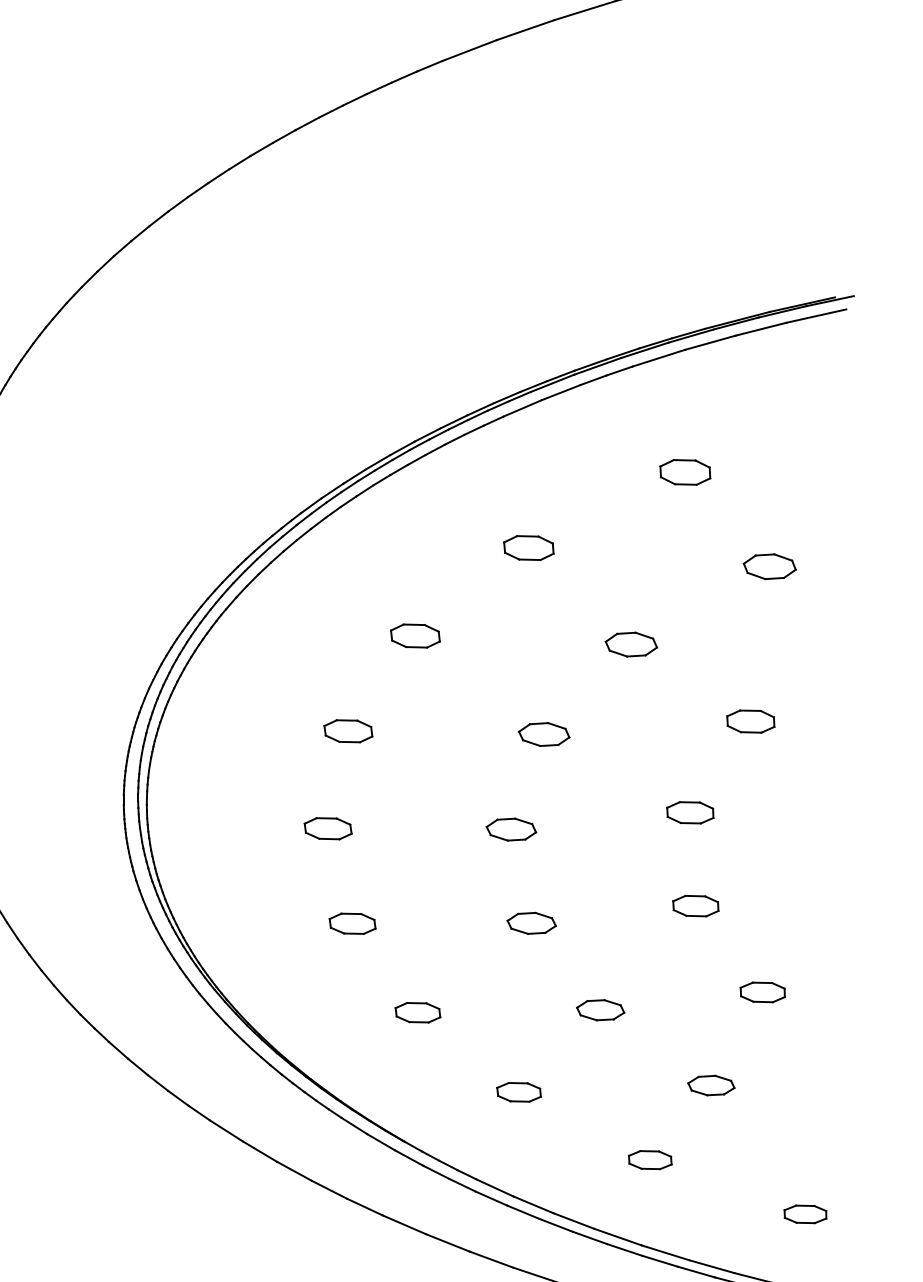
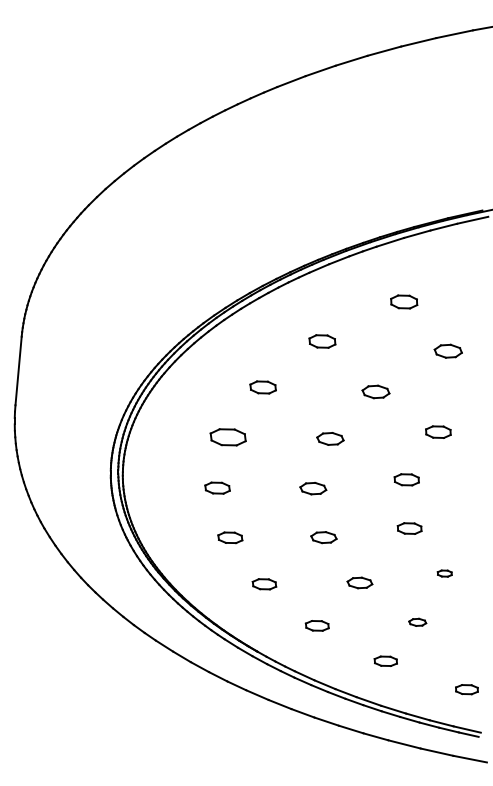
part: (347, 729) -> (227, 436), size x1.4
part: (762, 992) -> (444, 573), size x0.6
part: (710, 1085) -> (417, 622), size x0.7

